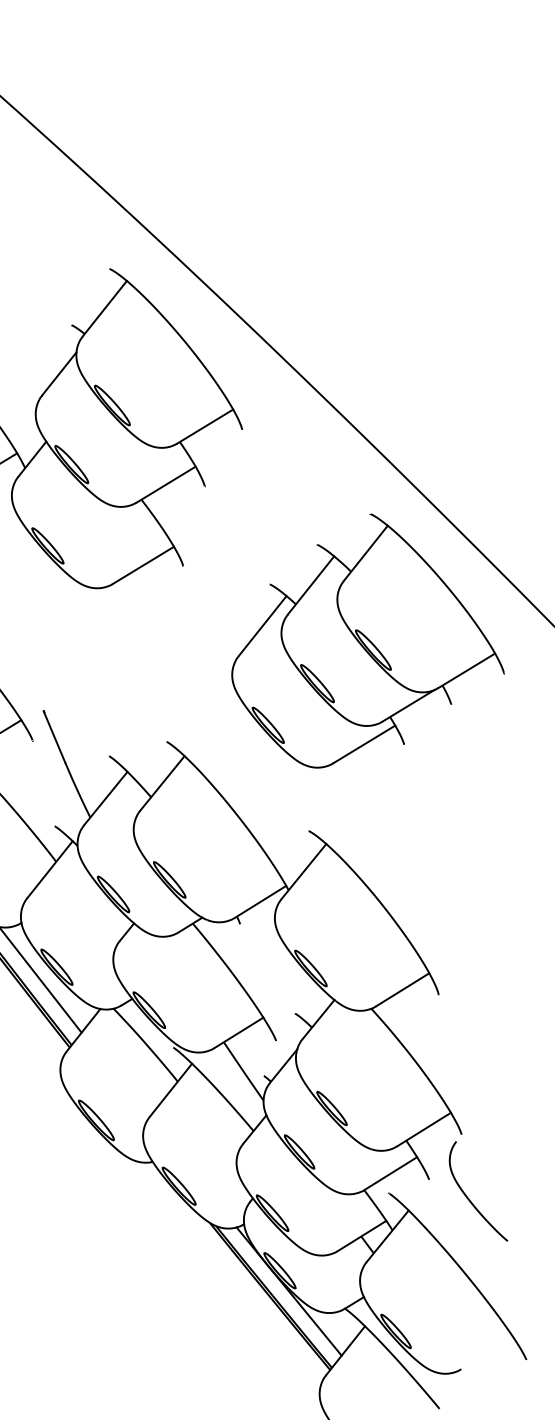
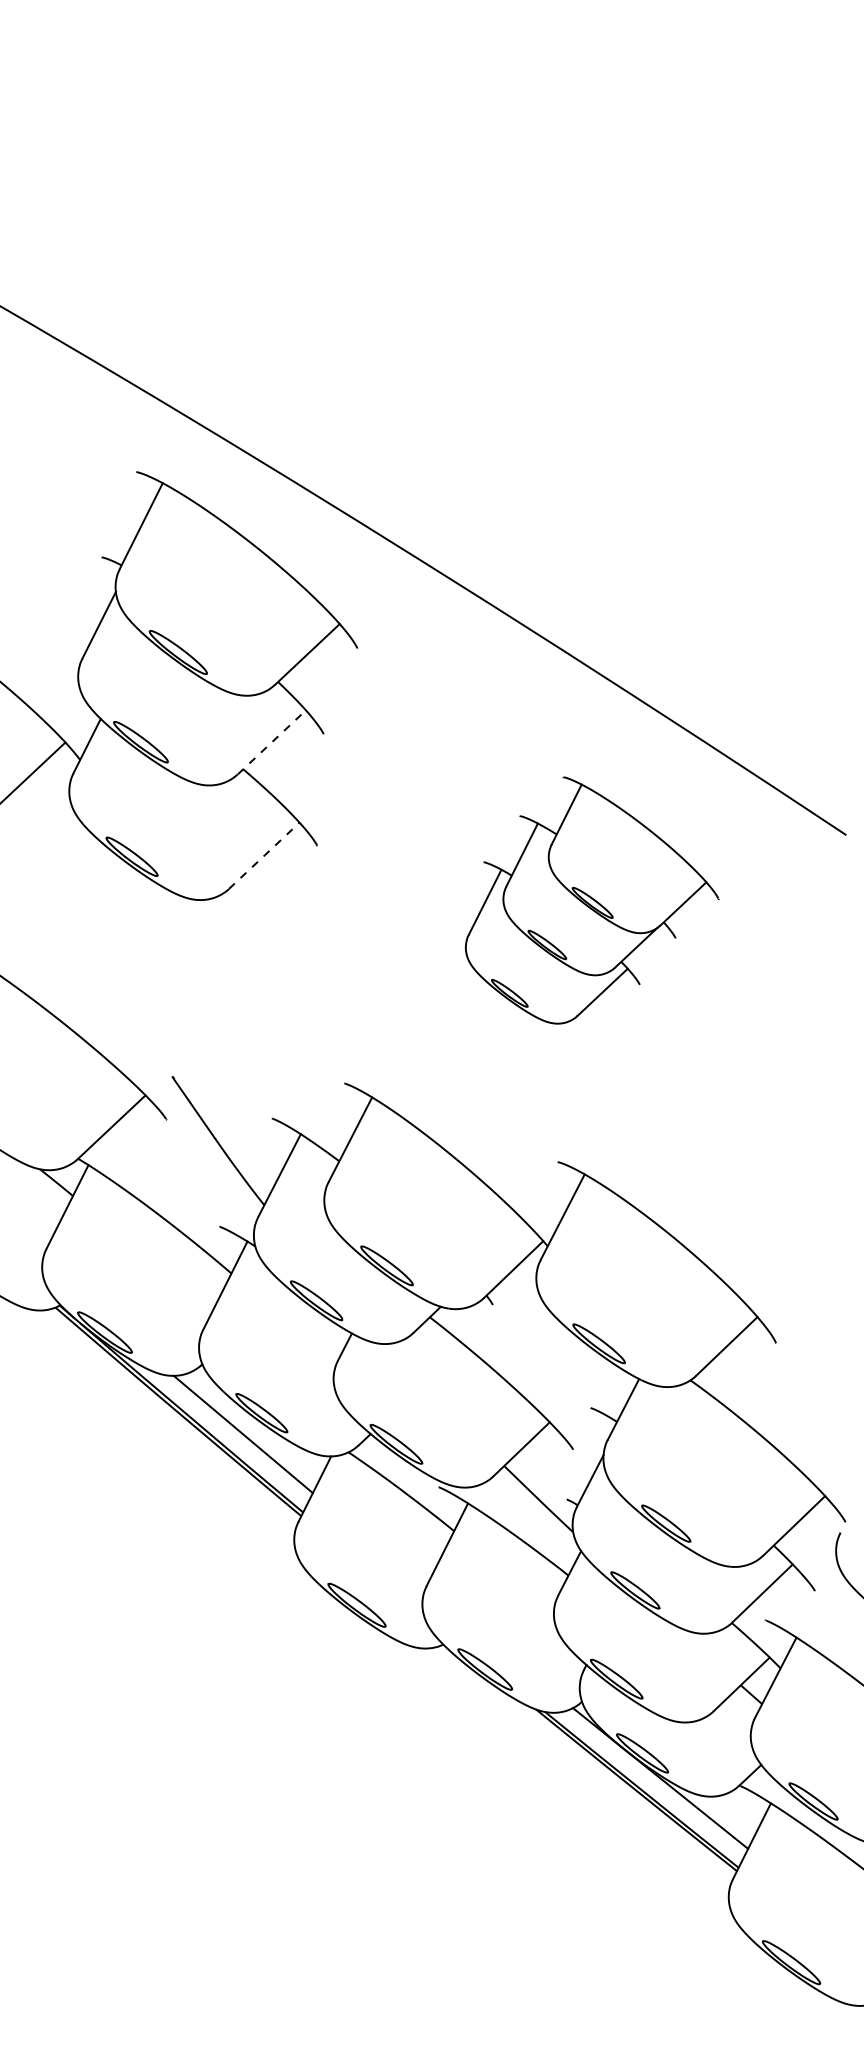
line: (165, 484) -> (271, 742), solid -> dashed
line: (143, 565) -> (264, 855), solid -> dashed
part: (372, 647) -> (591, 900), size x0.7

